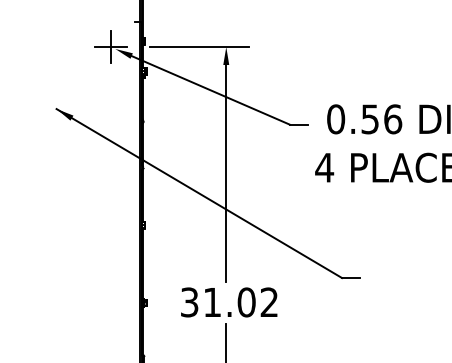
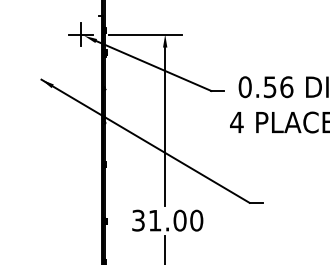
text: (269, 302) -> (196, 220), 31.02 -> 31.00

